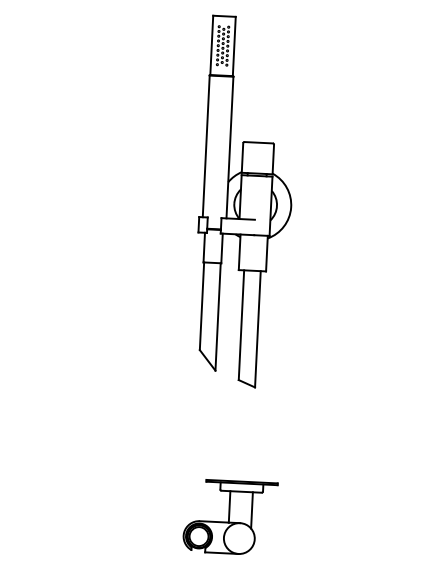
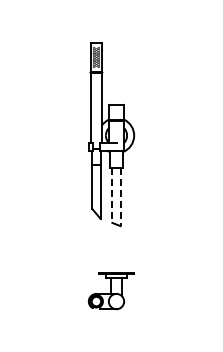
line: (241, 326) -> (112, 196), solid -> dashed
line: (257, 329) -> (120, 197), solid -> dashed

